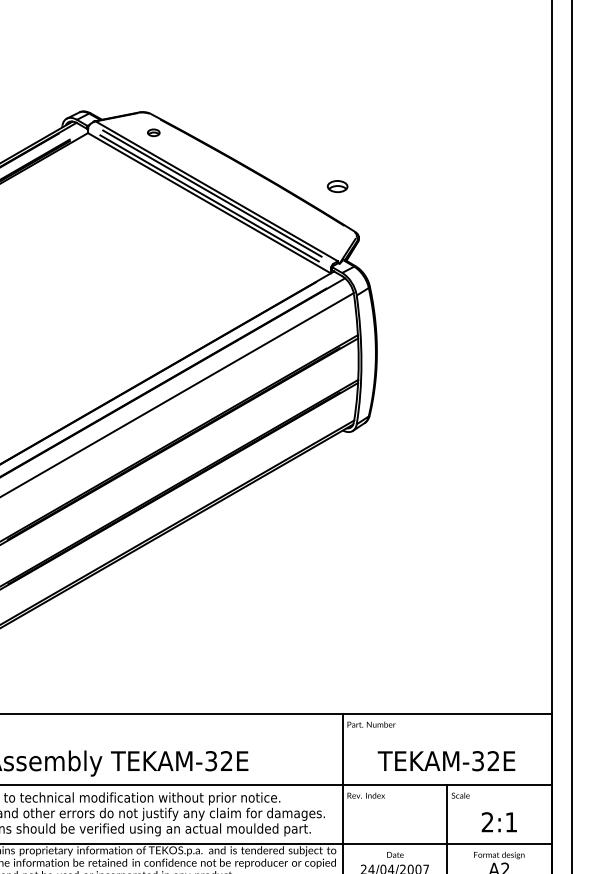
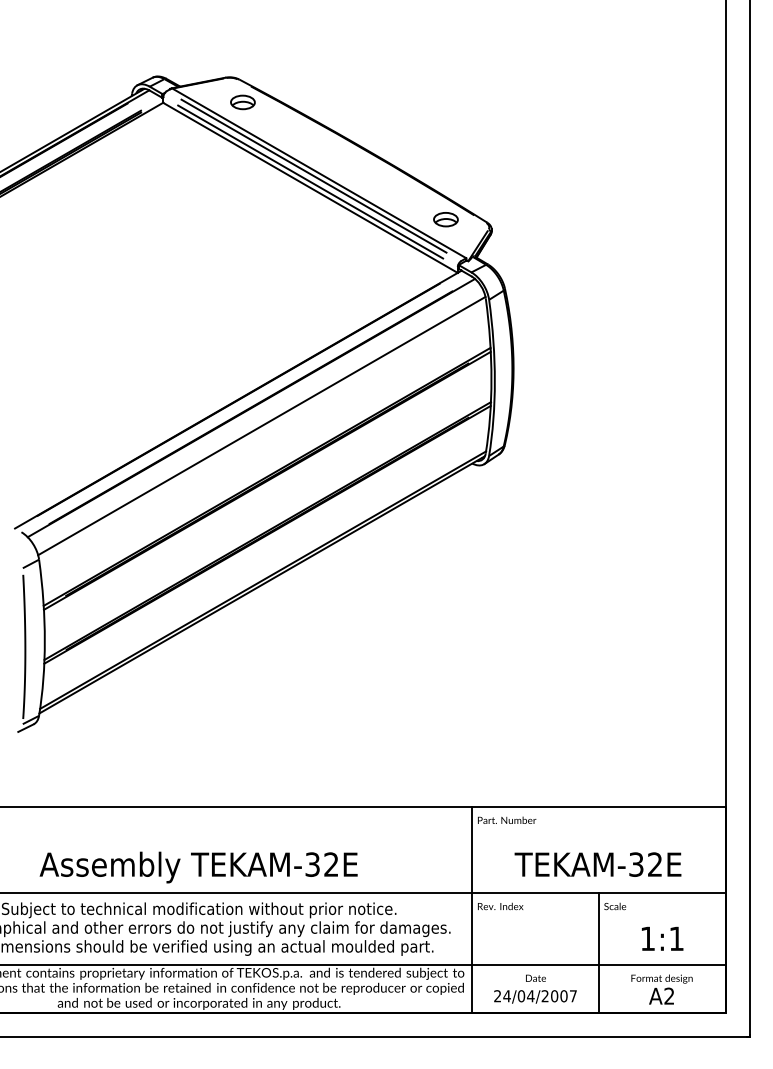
part: (153, 132) -> (242, 102), size x1.67
part: (337, 186) -> (445, 219), moved
text: (487, 822) -> (647, 938), 2:1 -> 1:1

